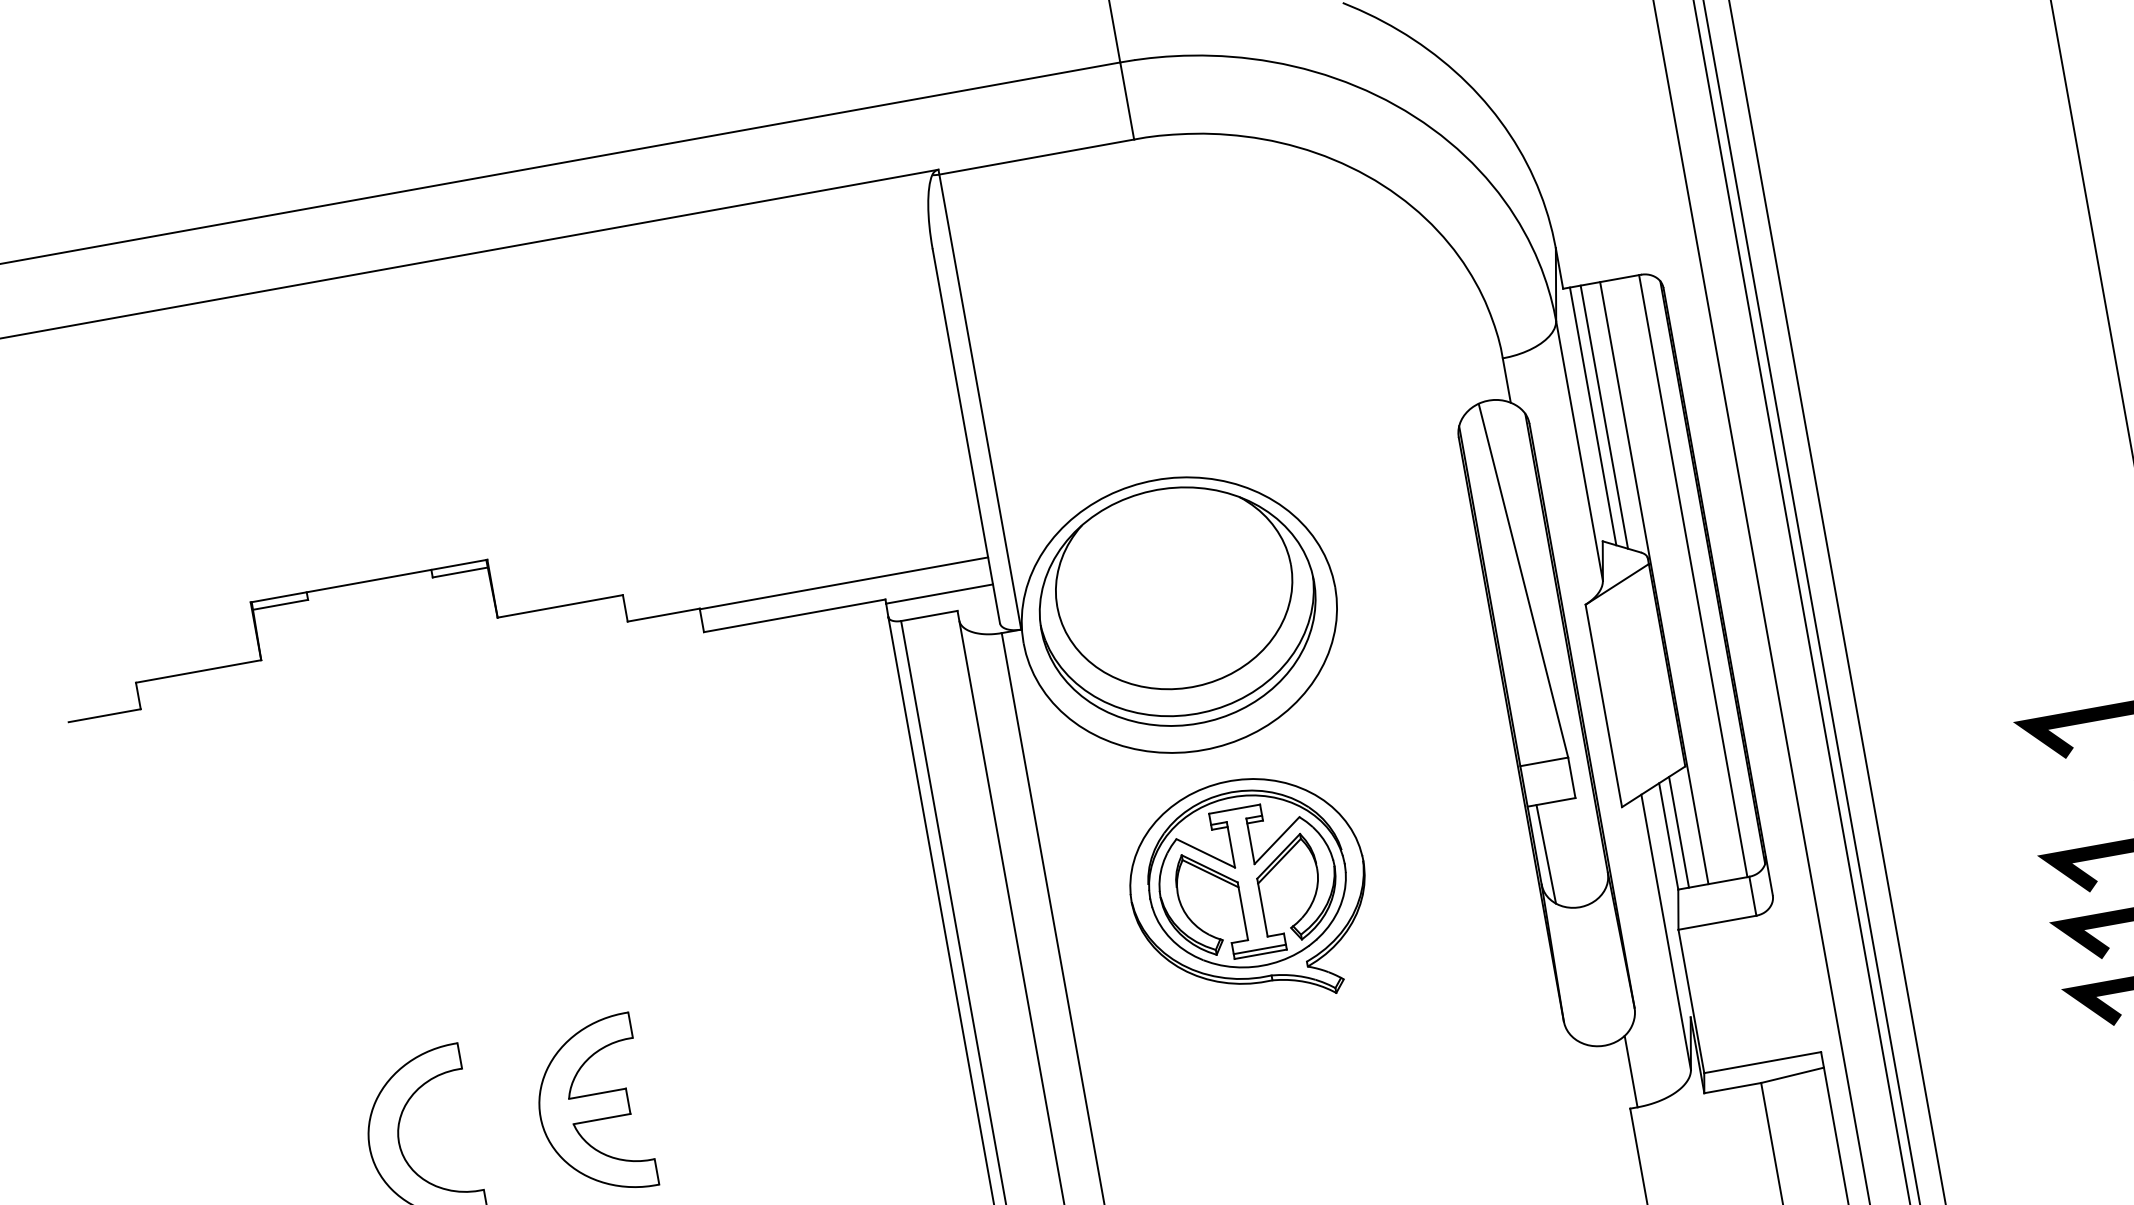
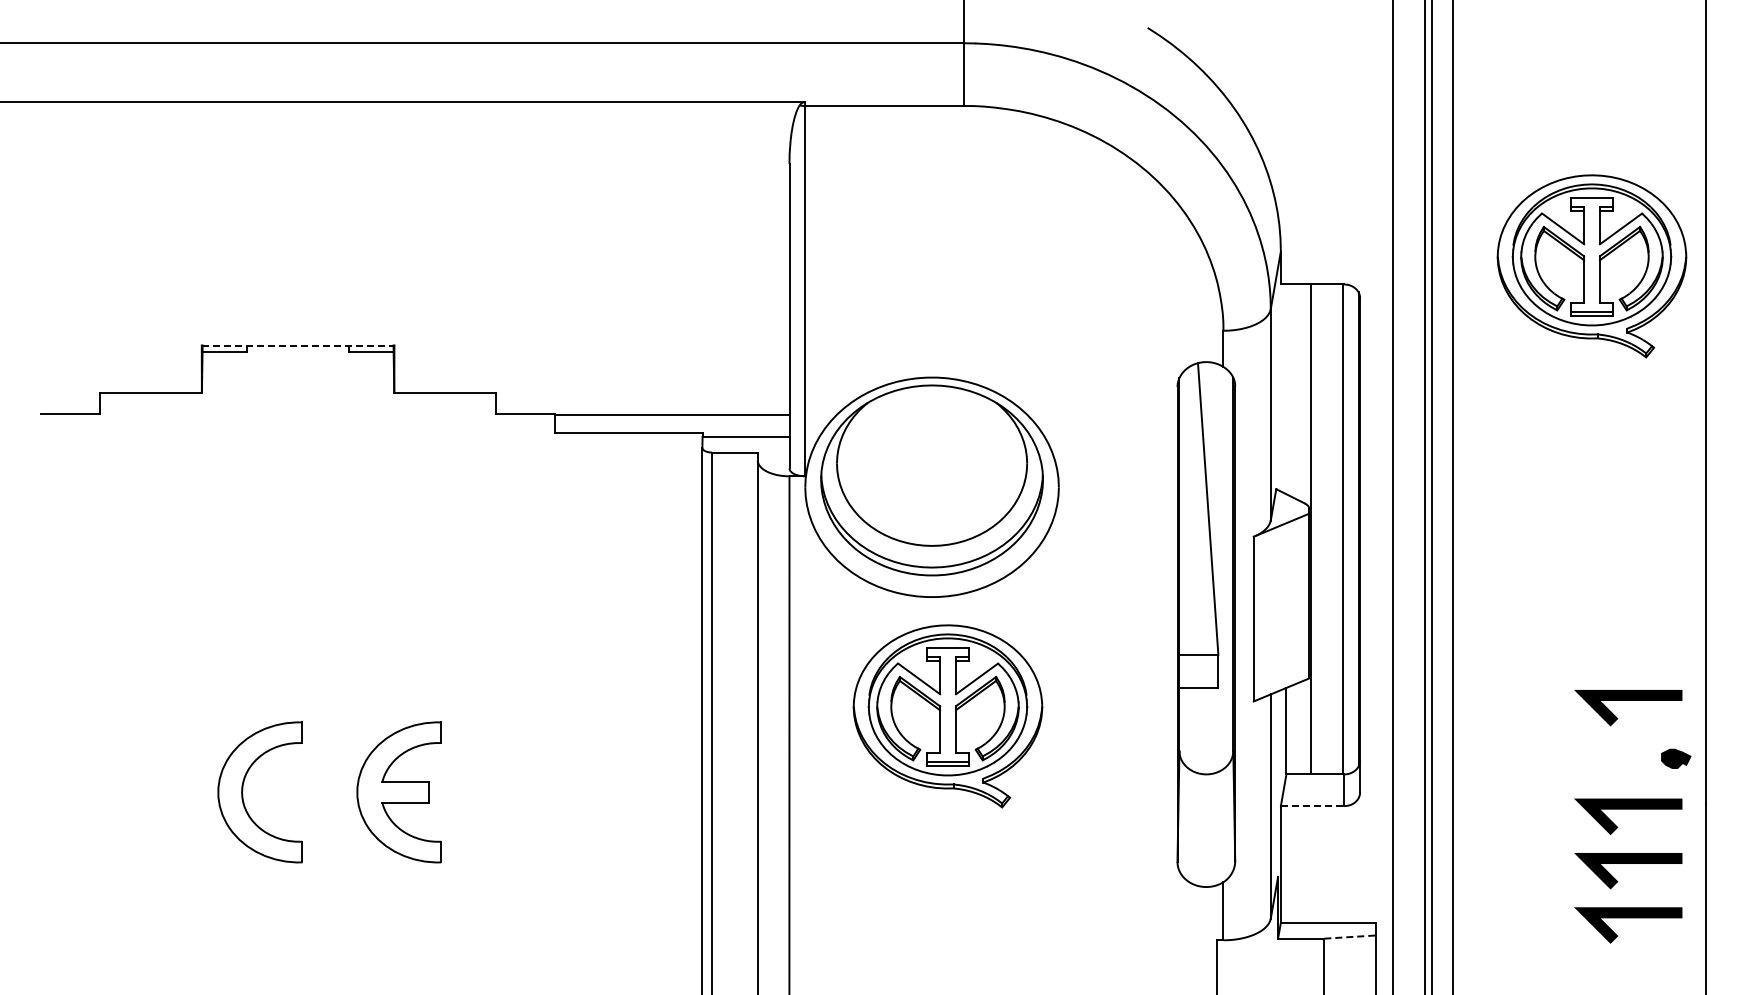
part: (1940, 197) -> (1591, 266), added
line: (1593, 416) -> (1286, 389), removed
line: (1604, 417) -> (1295, 391), removed
line: (369, 580) -> (298, 345), solid -> dashed
line: (1679, 832) -> (1295, 729), removed
line: (1546, 853) -> (1187, 727), removed
line: (1717, 923) -> (1312, 806), solid -> dashed
line: (1793, 1075) -> (1350, 937), solid -> dashed

